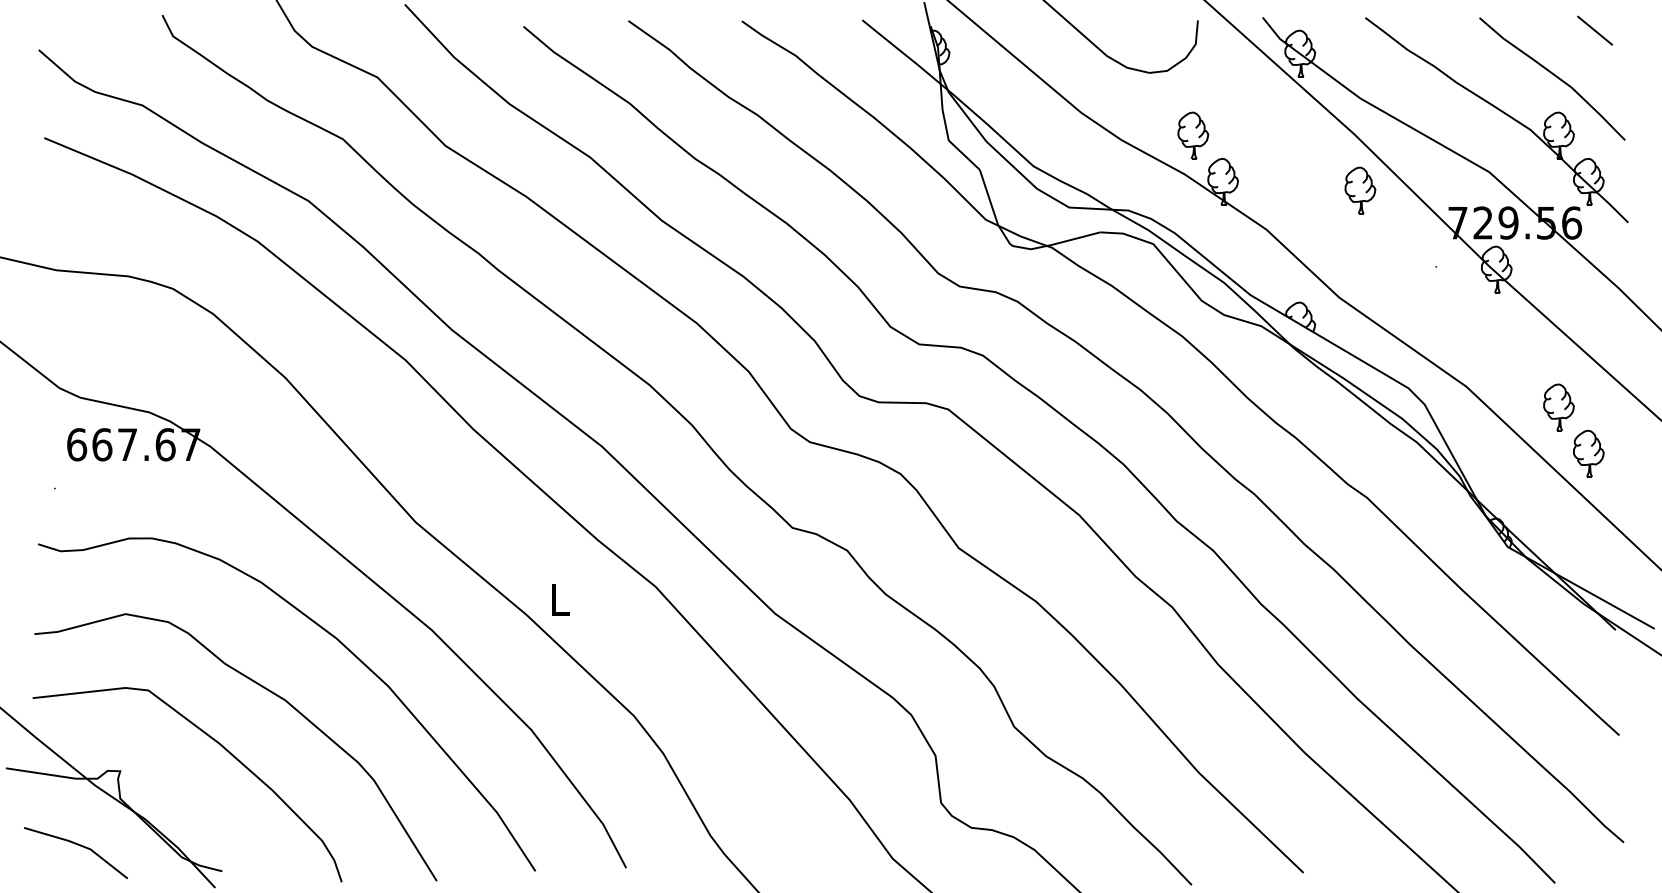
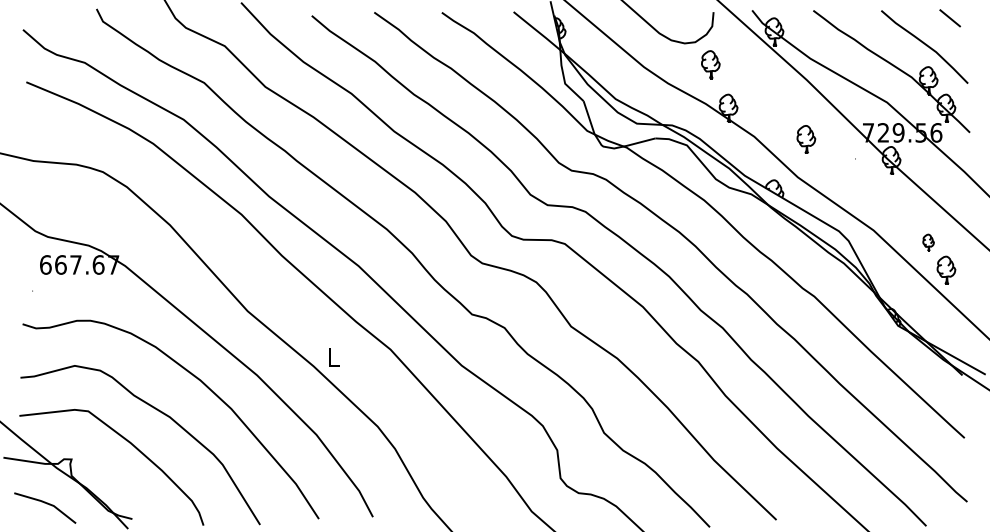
part: (1192, 135) -> (710, 64), moved
part: (1360, 190) -> (806, 139), moved
part: (1558, 407) -> (928, 242), size x0.6

